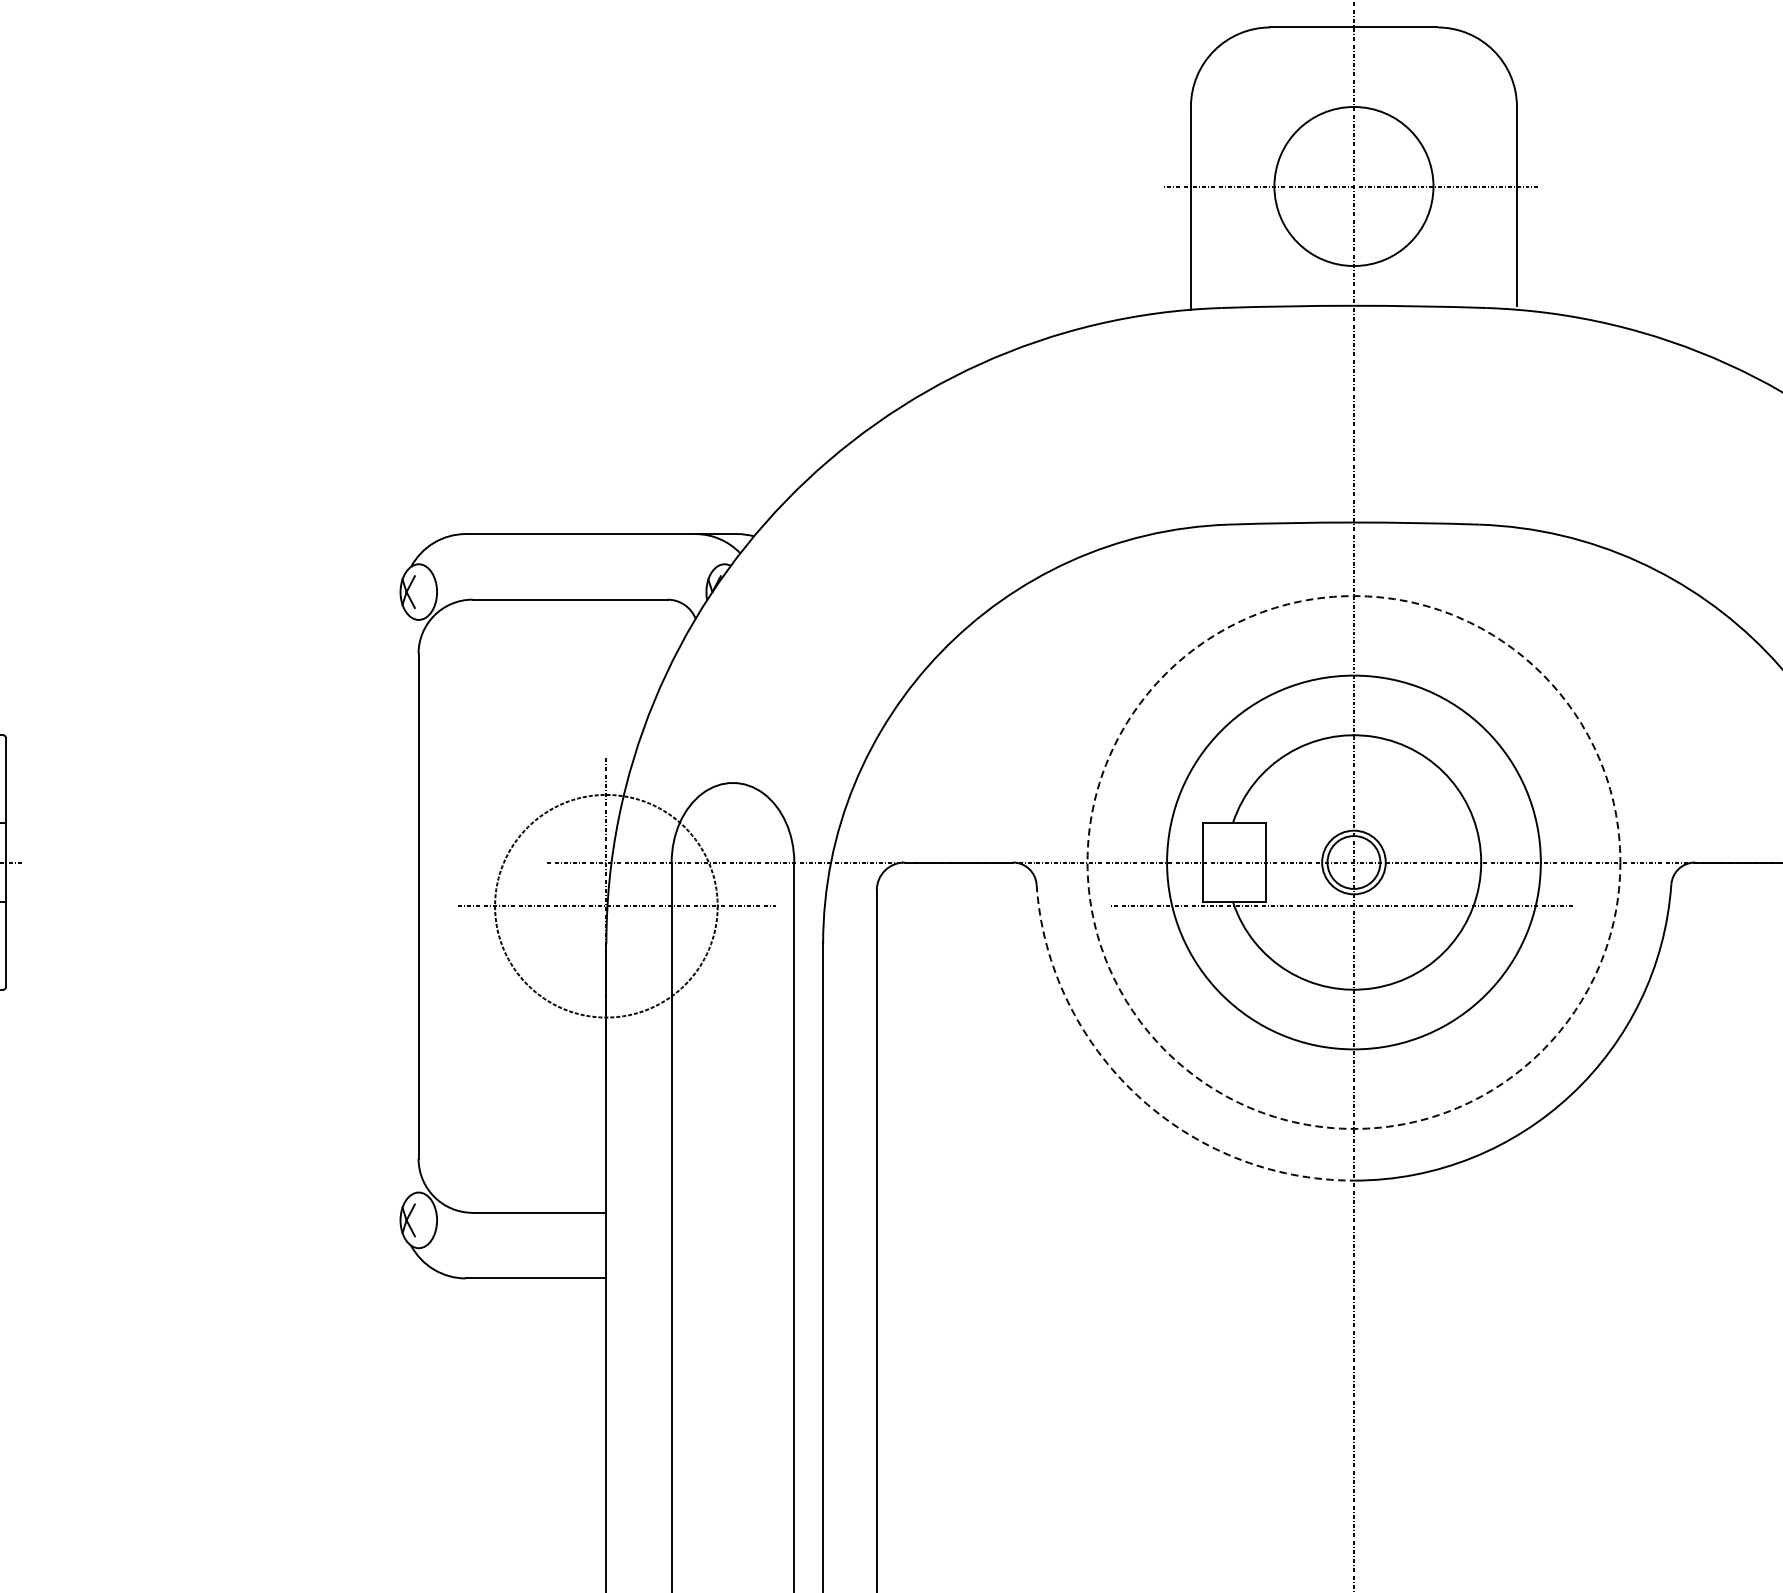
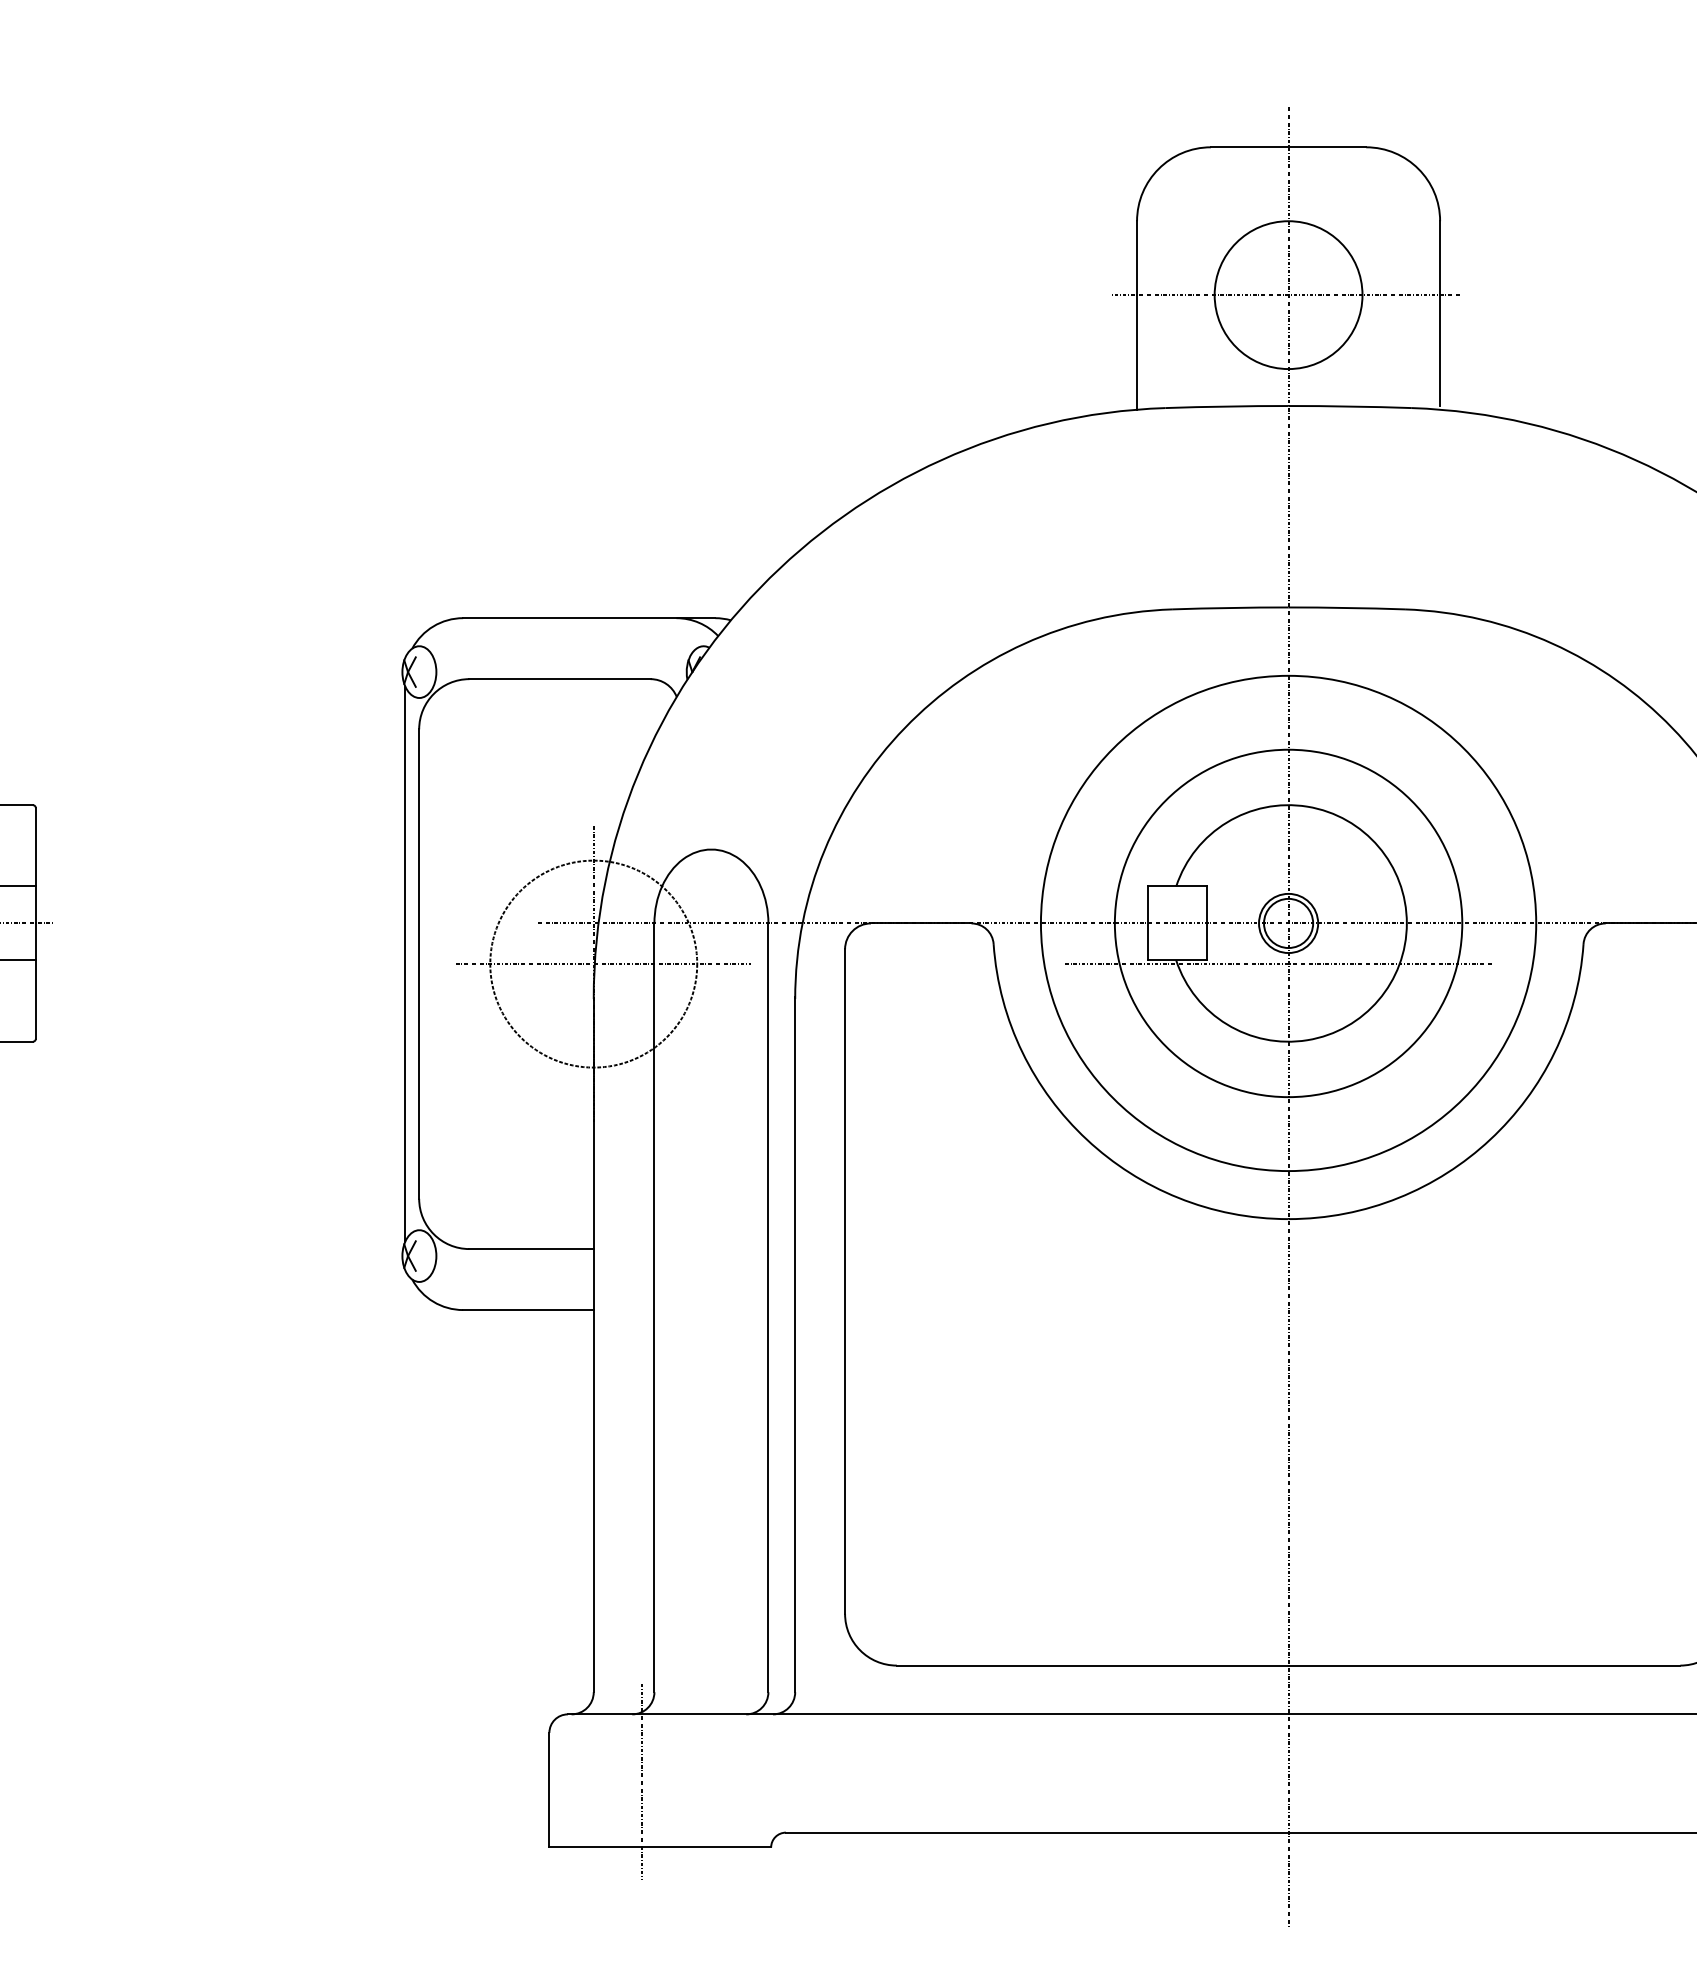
circle: (1353, 862) -> (1288, 923), dashed -> solid
line: (403, 905) -> (405, 963), added
arc: (1136, 1094) -> (1086, 1139), dashed -> solid

